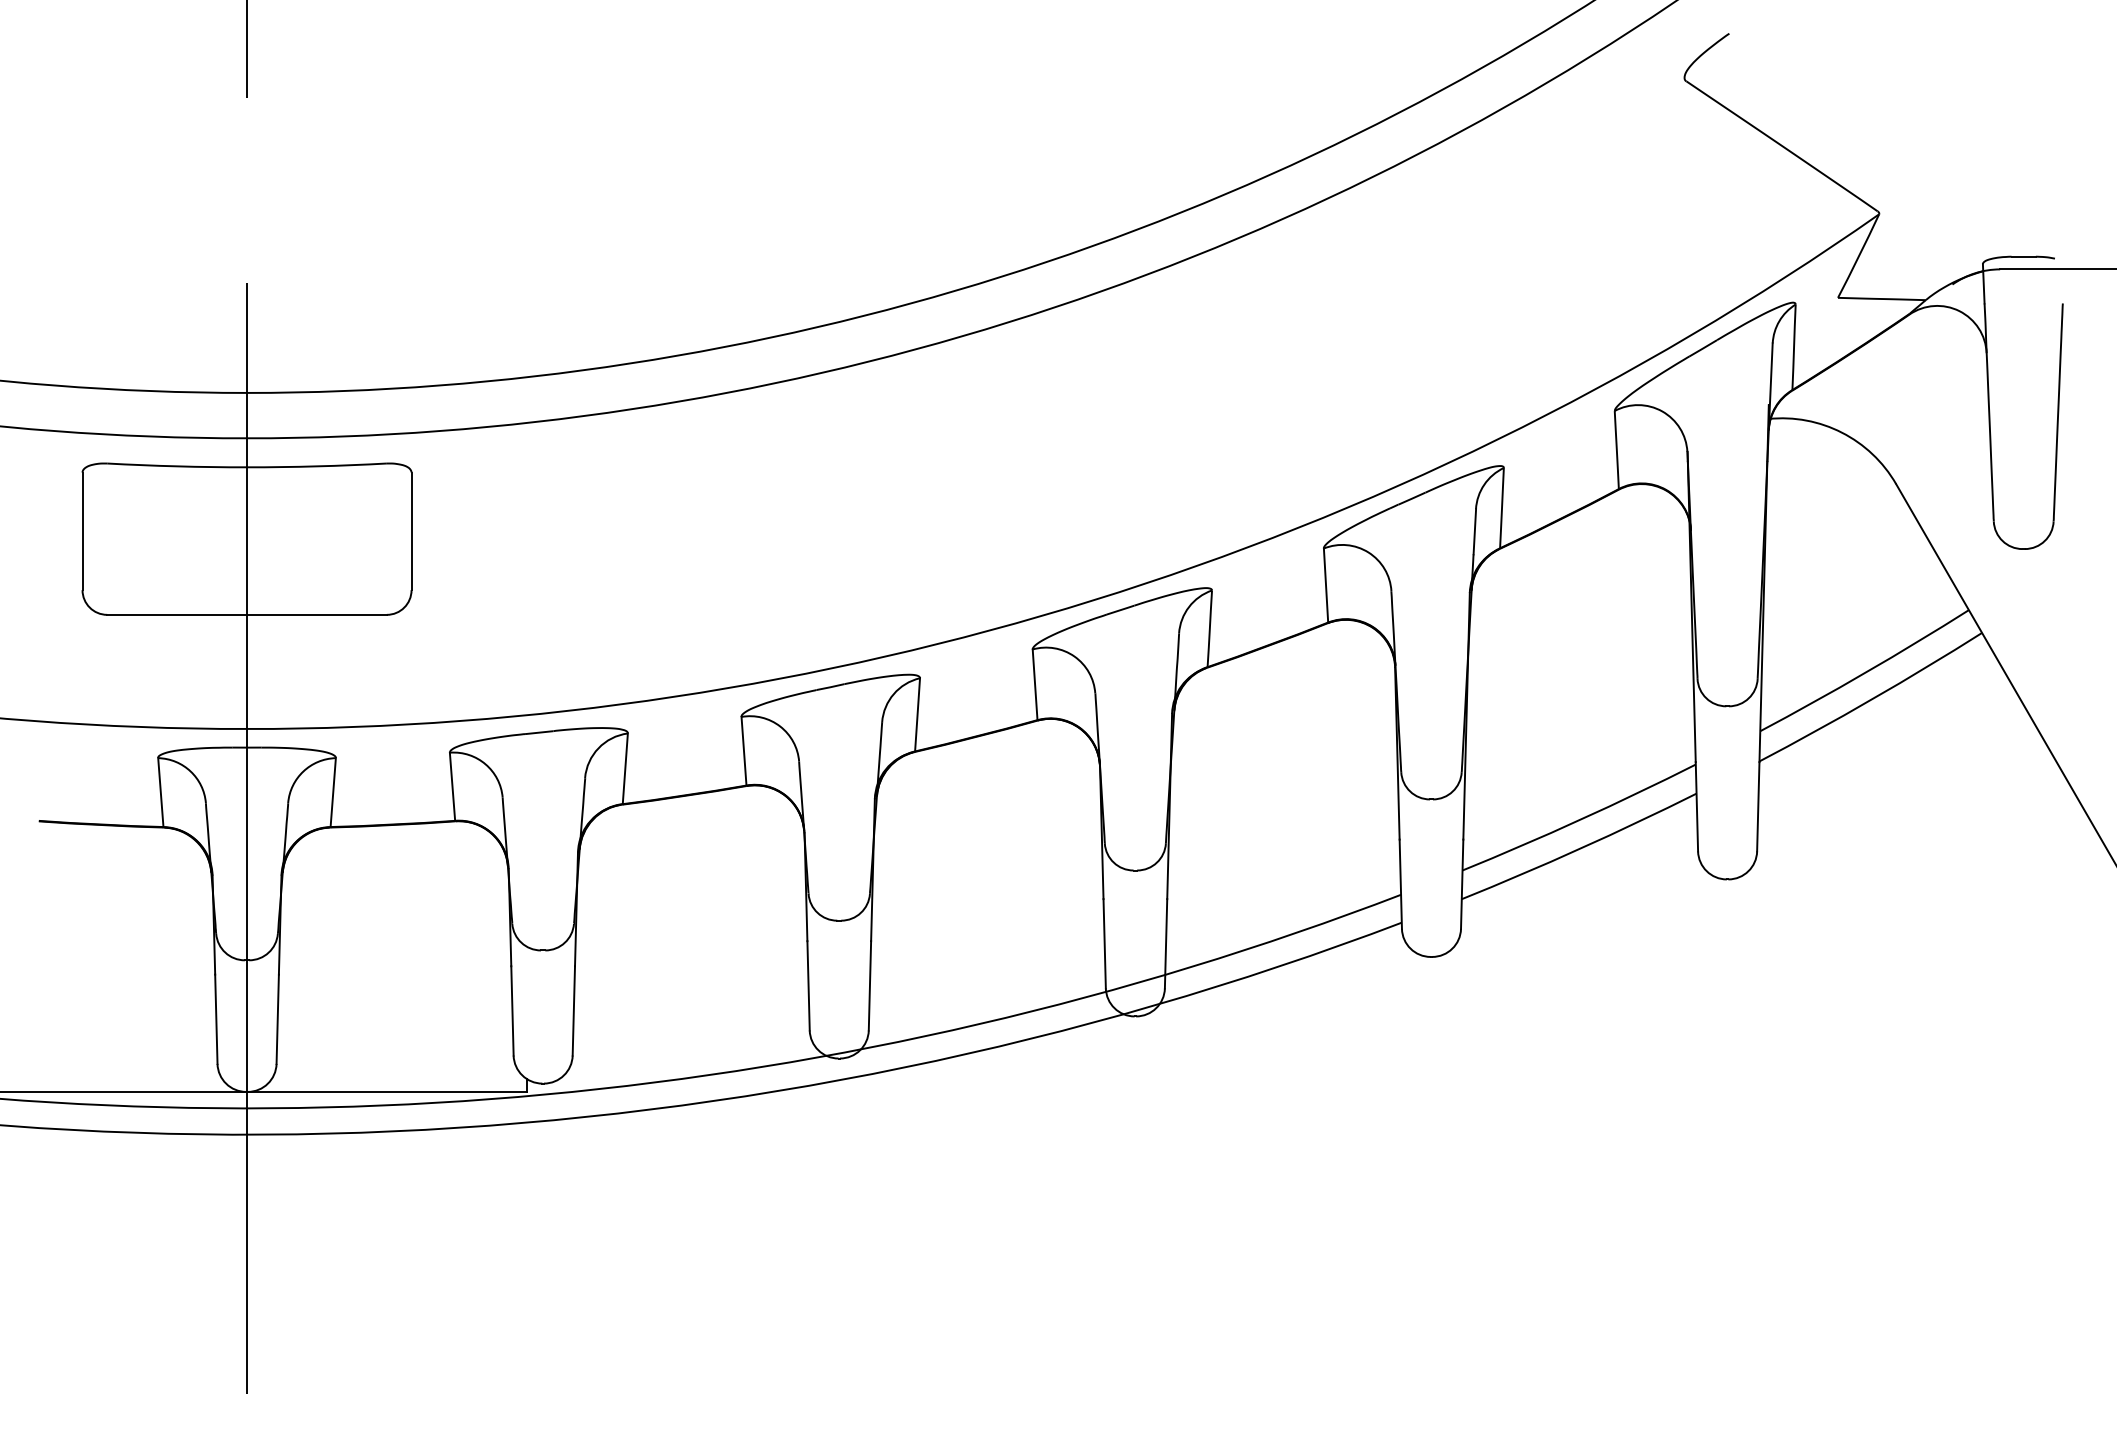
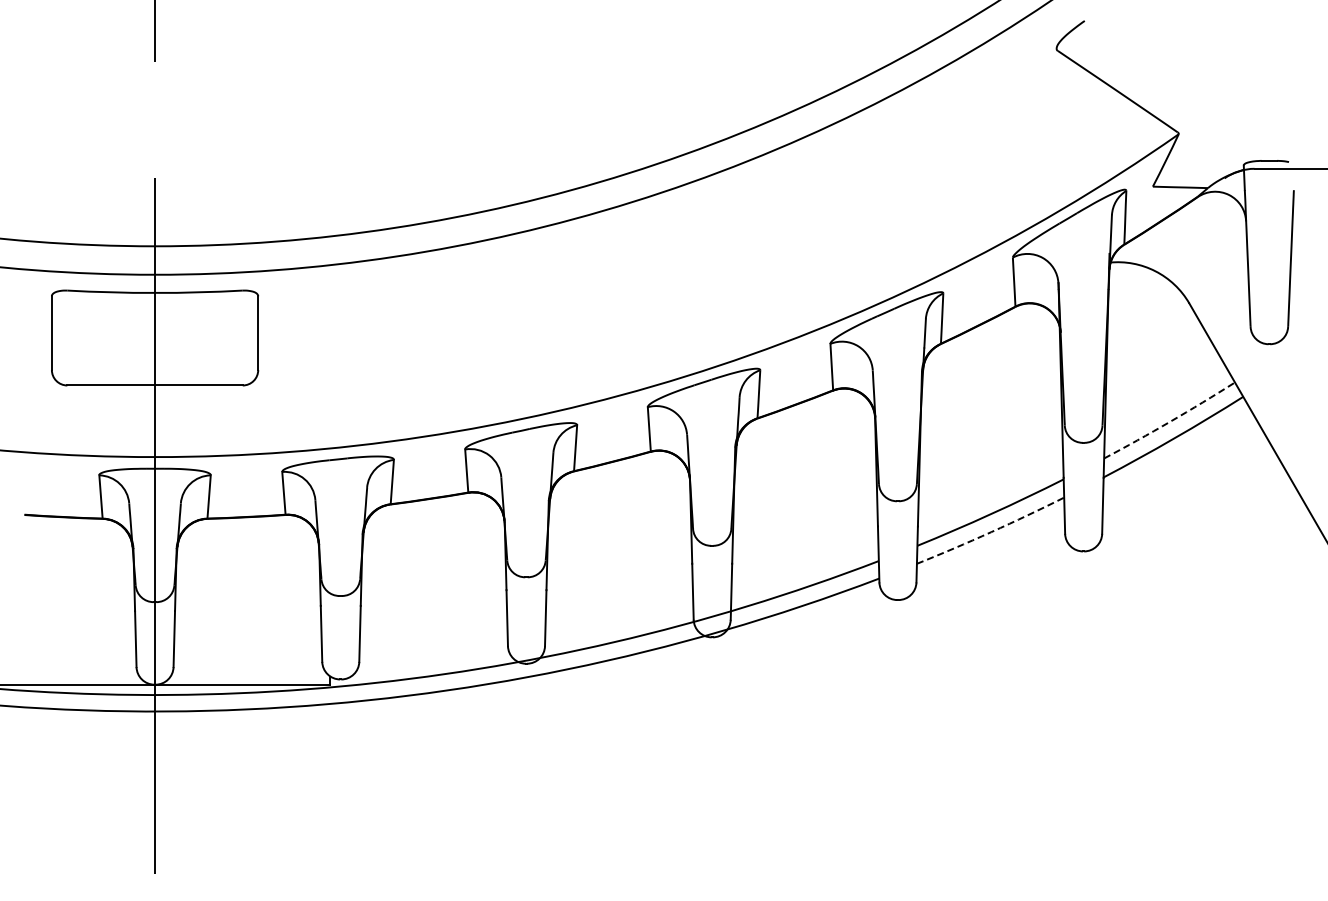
arc: (1866, 672) -> (1170, 421), solid -> dashed
arc: (1580, 849) -> (991, 532), solid -> dashed

